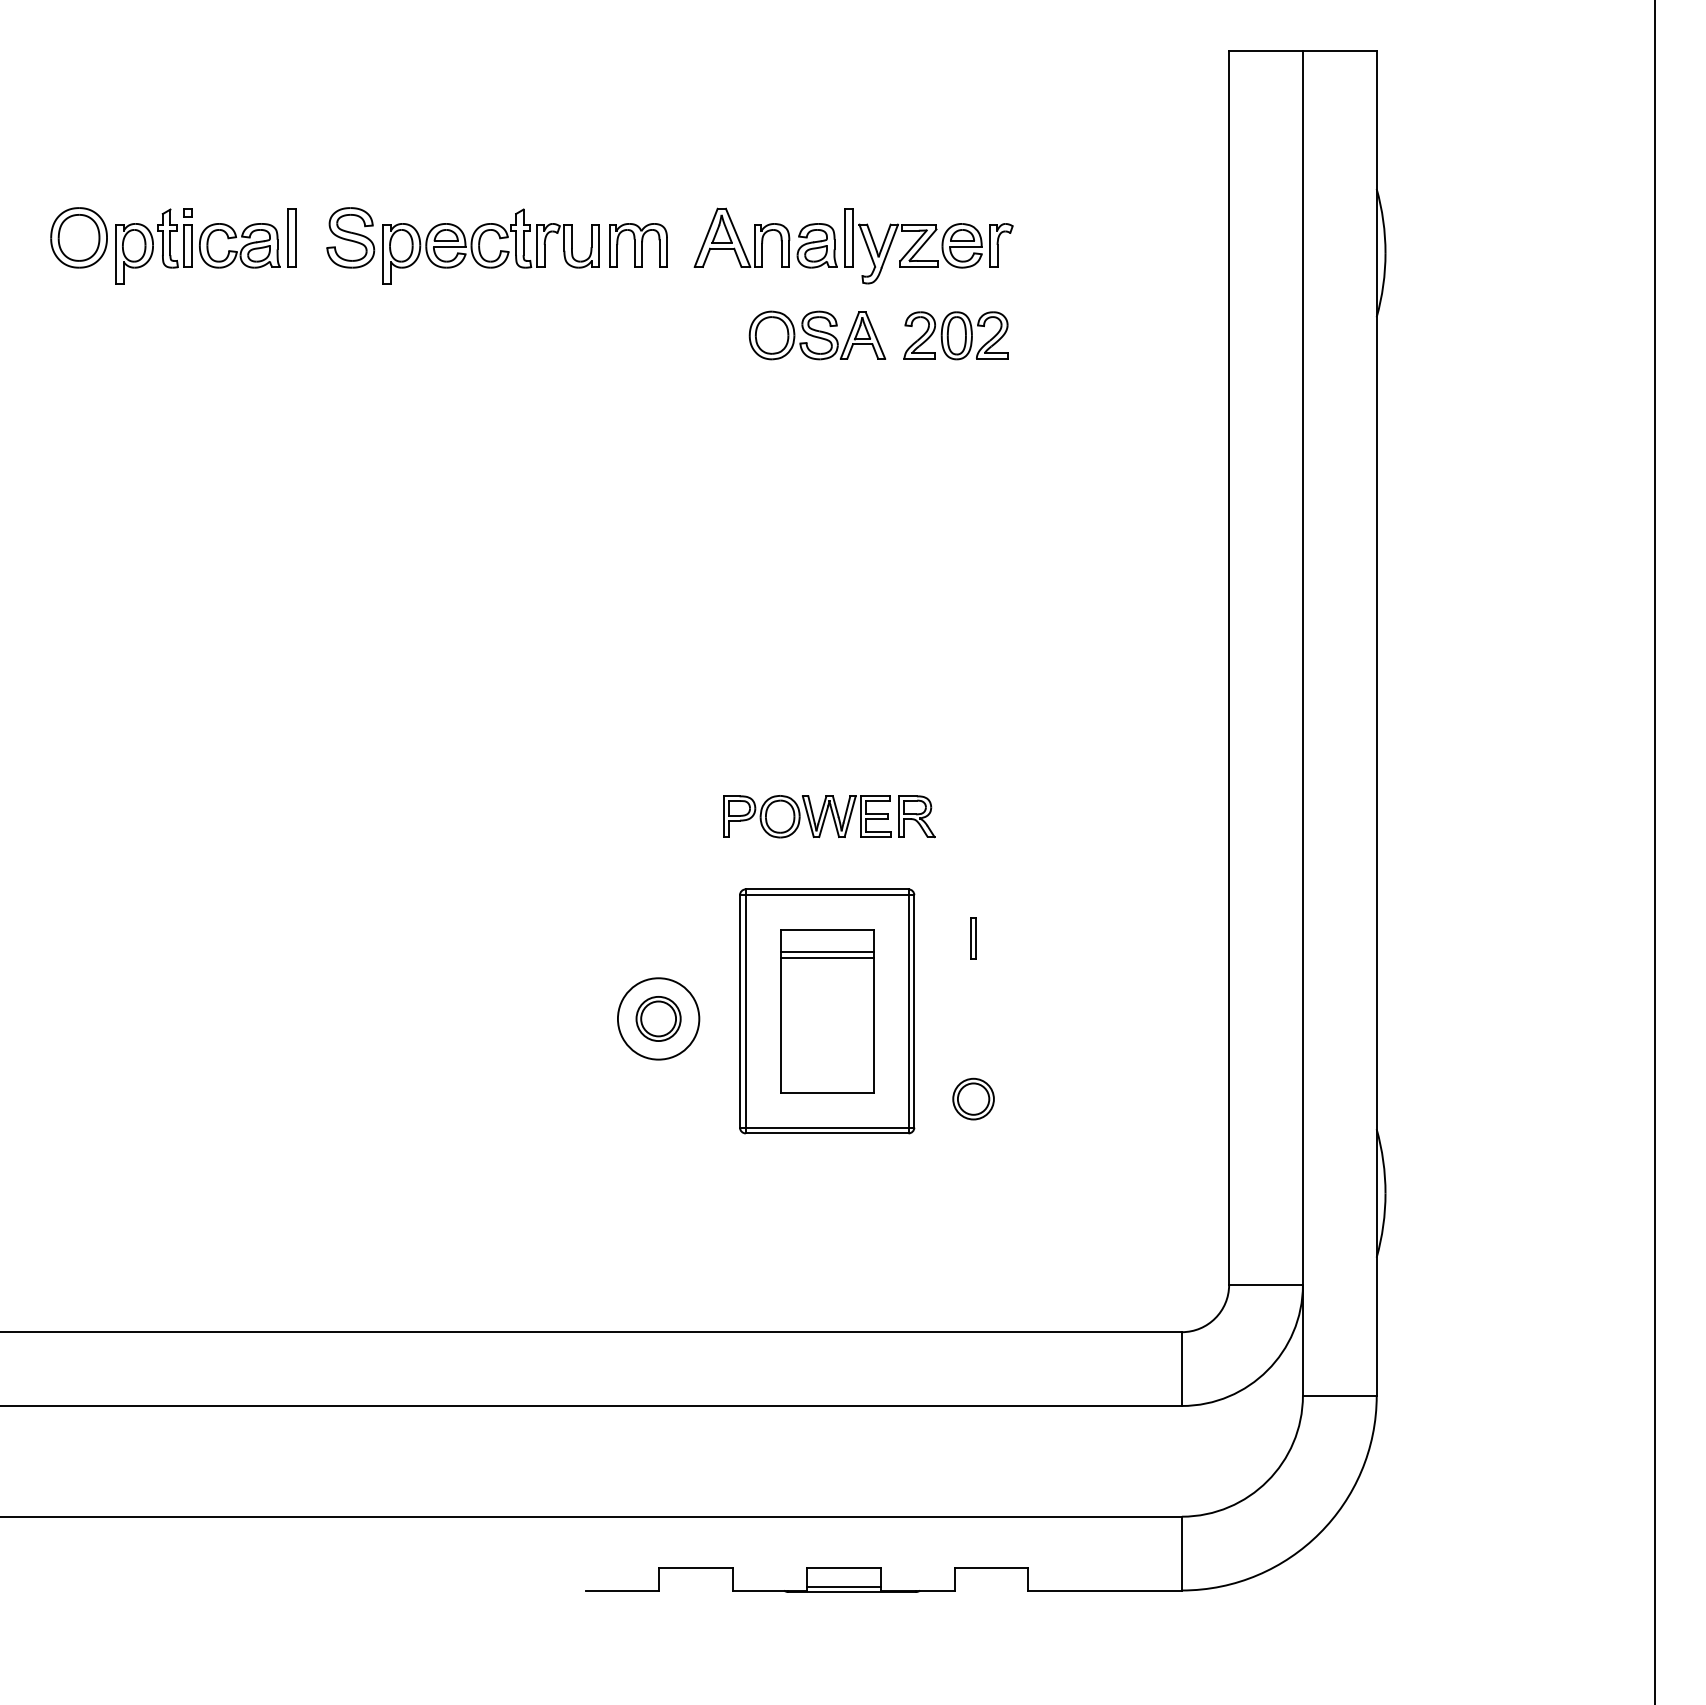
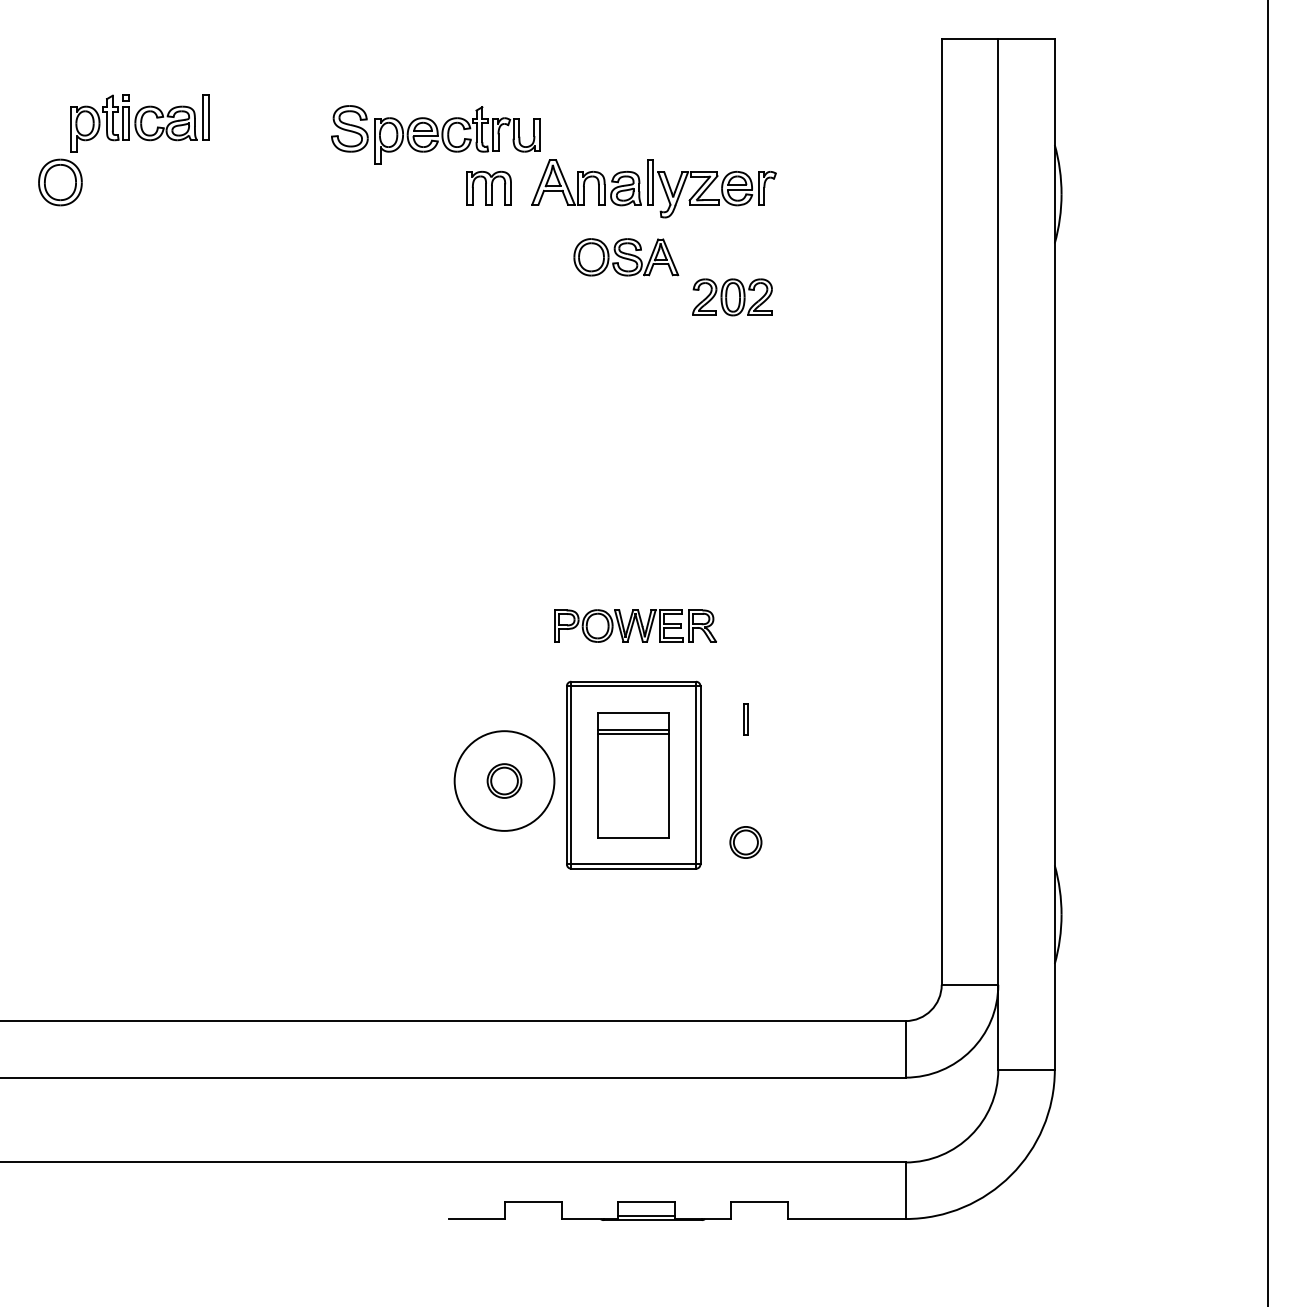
part: (462, 245) -> (435, 134), moved
part: (205, 246) -> (139, 123), moved
part: (955, 335) -> (732, 297), moved
circle: (658, 1018) -> (504, 780), size x1.6

